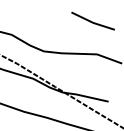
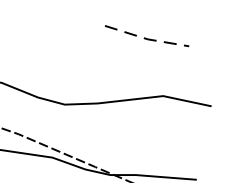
line: (93, 22) -> (148, 38), solid -> dashed

